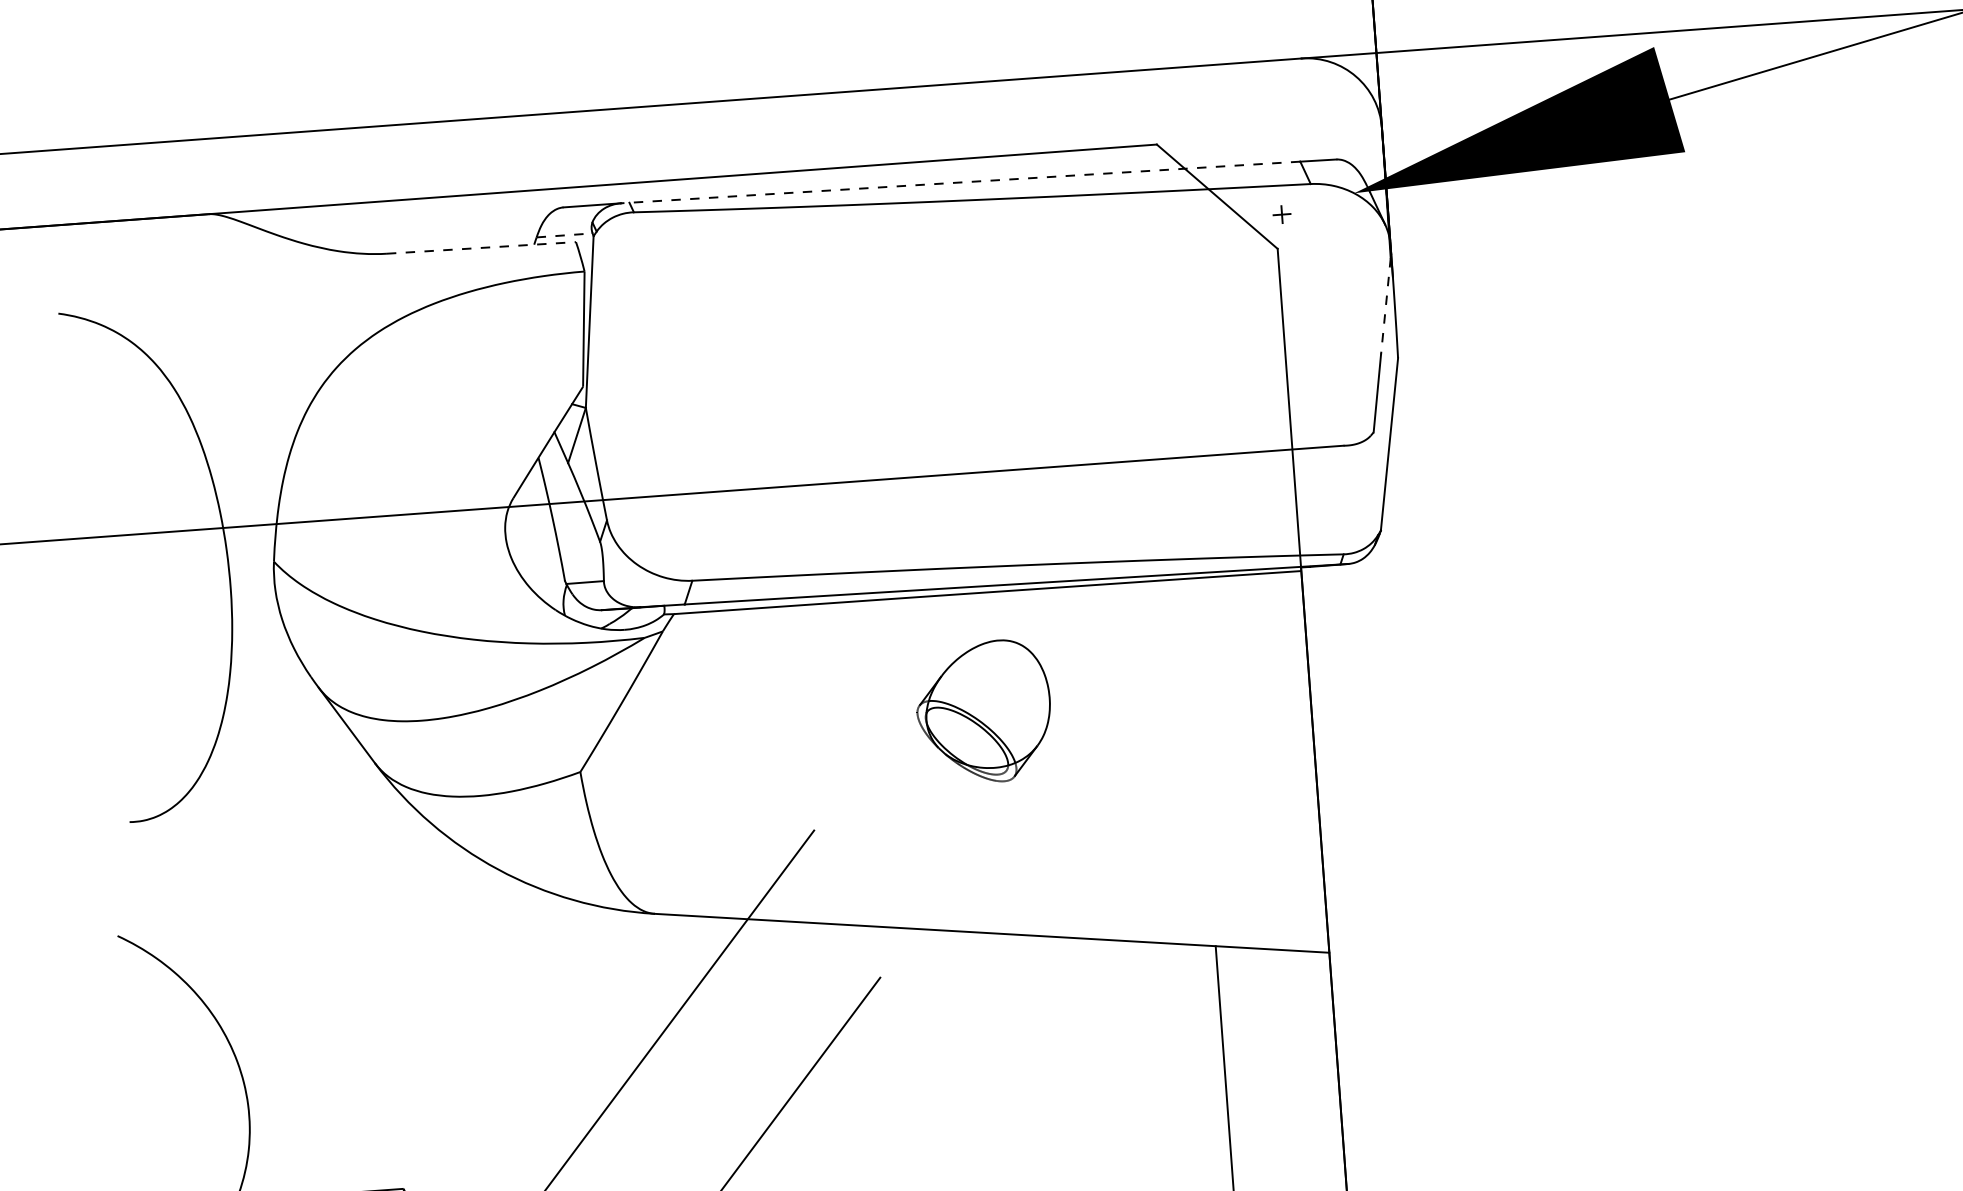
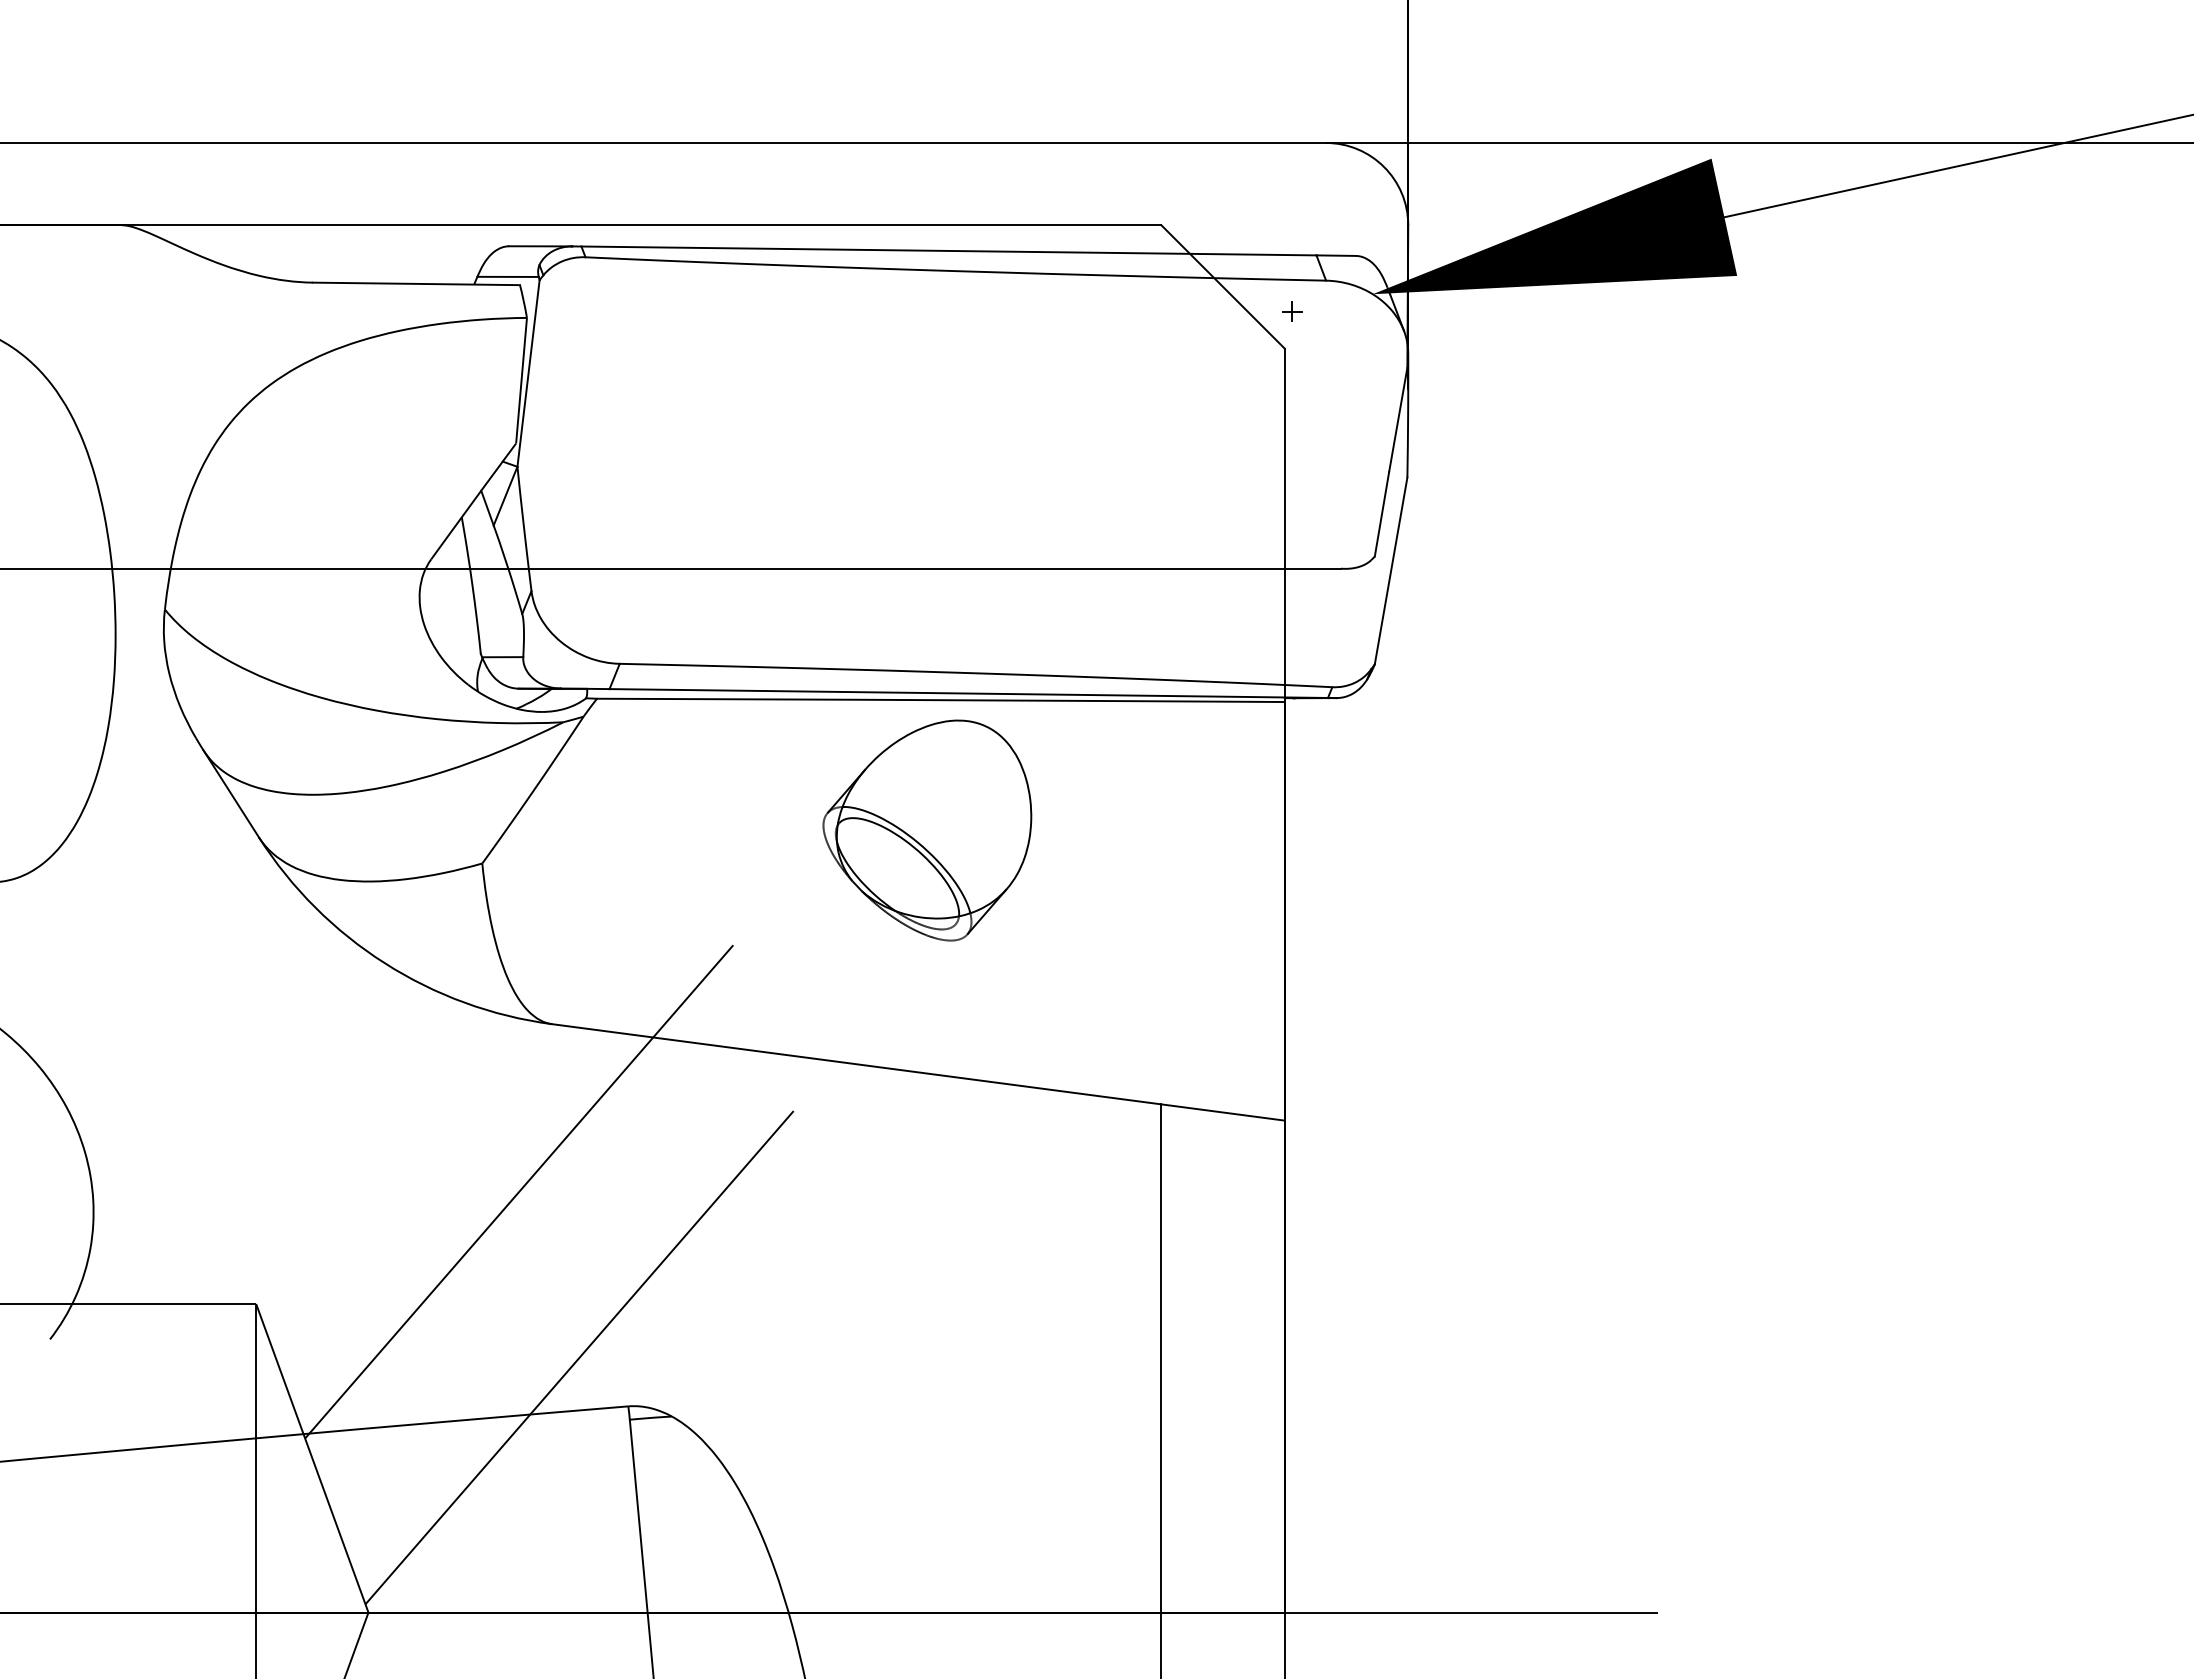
line: (959, 182) -> (943, 250), dashed -> solid
line: (564, 235) -> (508, 276), dashed -> solid
line: (481, 247) -> (416, 283), dashed -> solid
line: (1386, 306) -> (1398, 420), dashed -> solid
part: (984, 712) -> (927, 830), size x1.43

